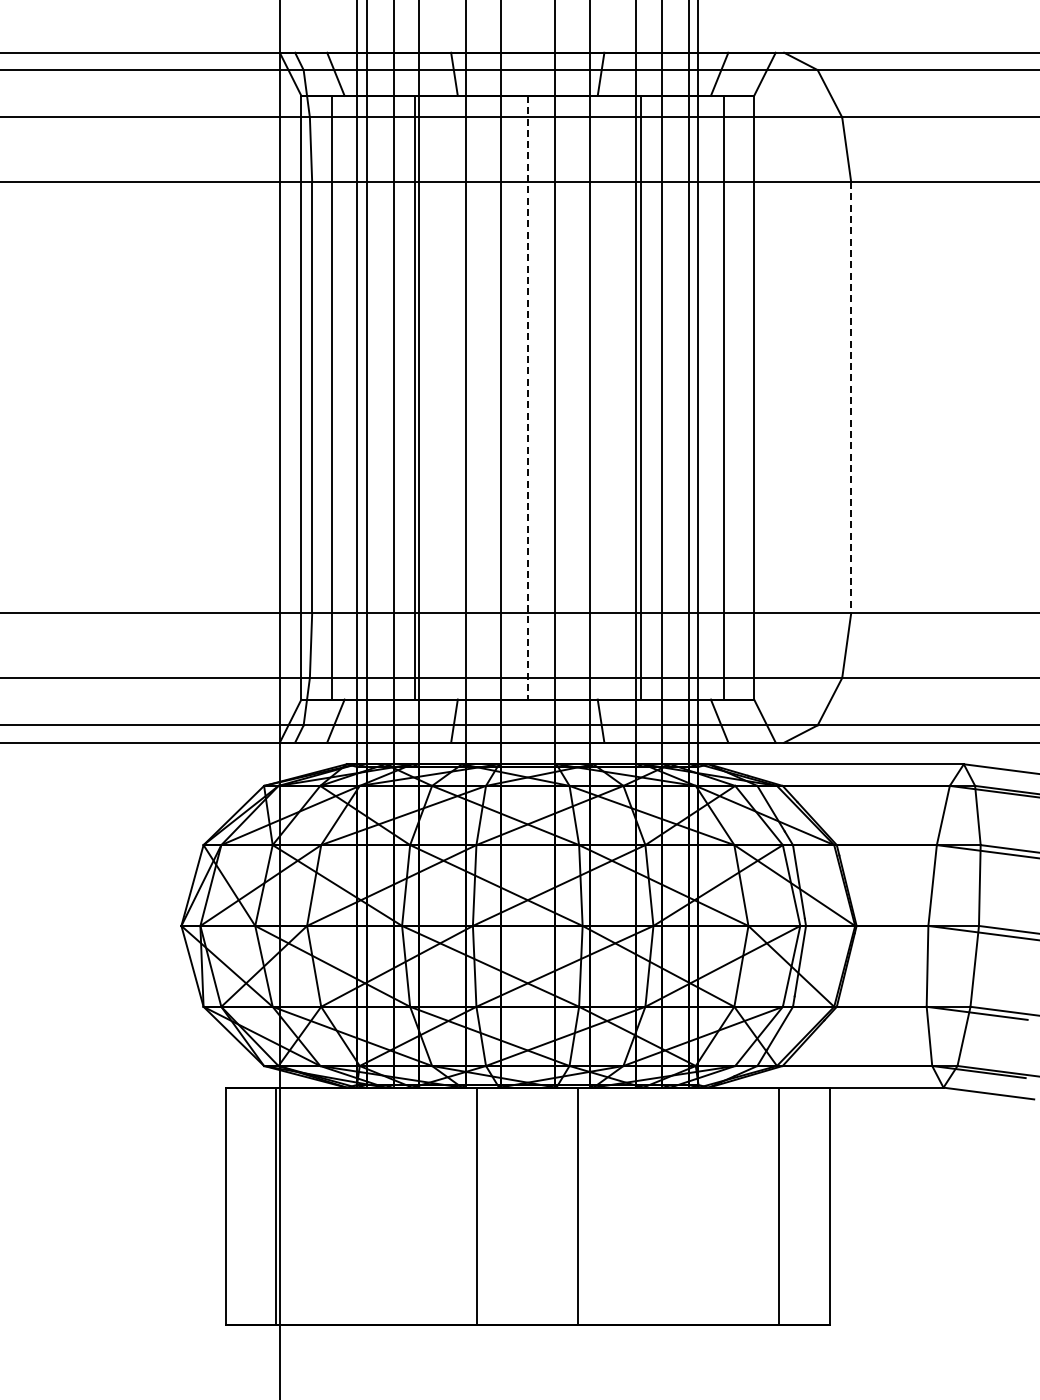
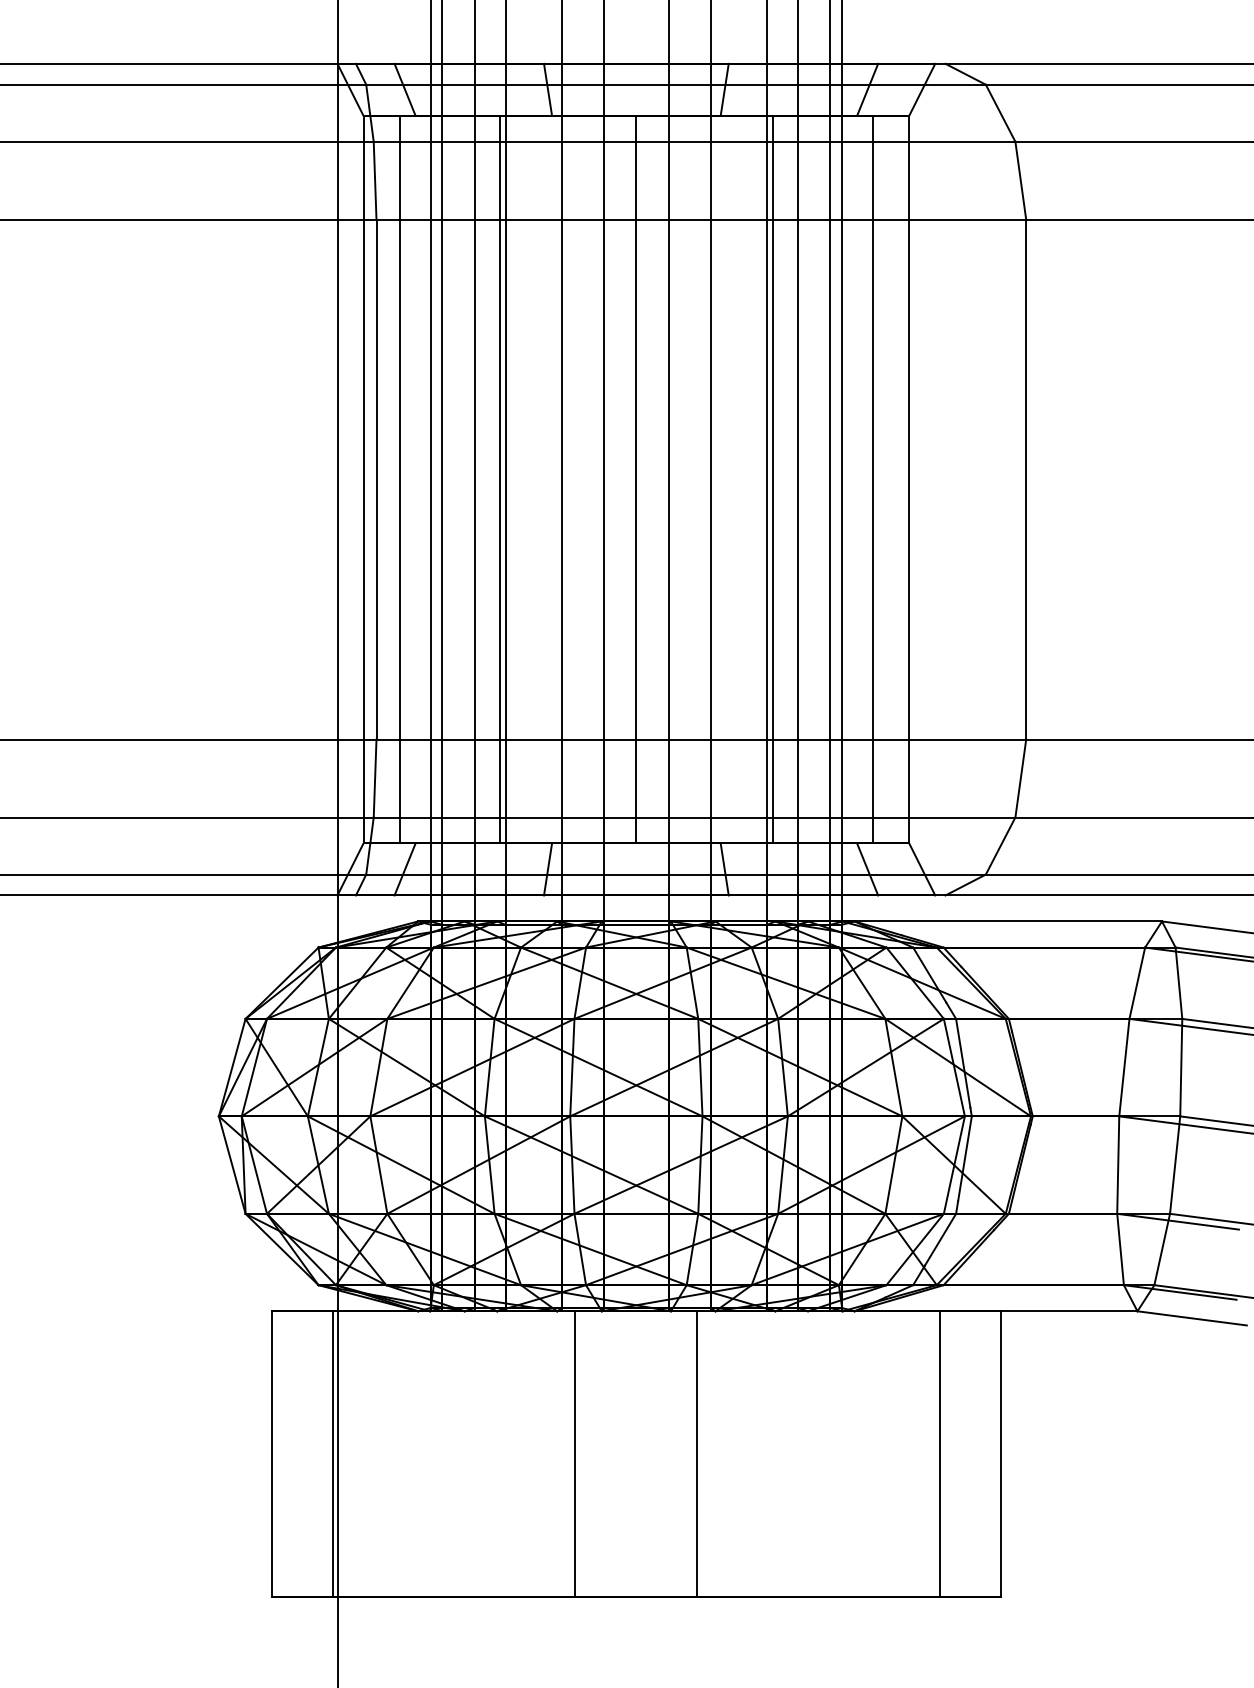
line: (527, 397) -> (636, 479), dashed -> solid
line: (851, 397) -> (1026, 479), dashed -> solid

